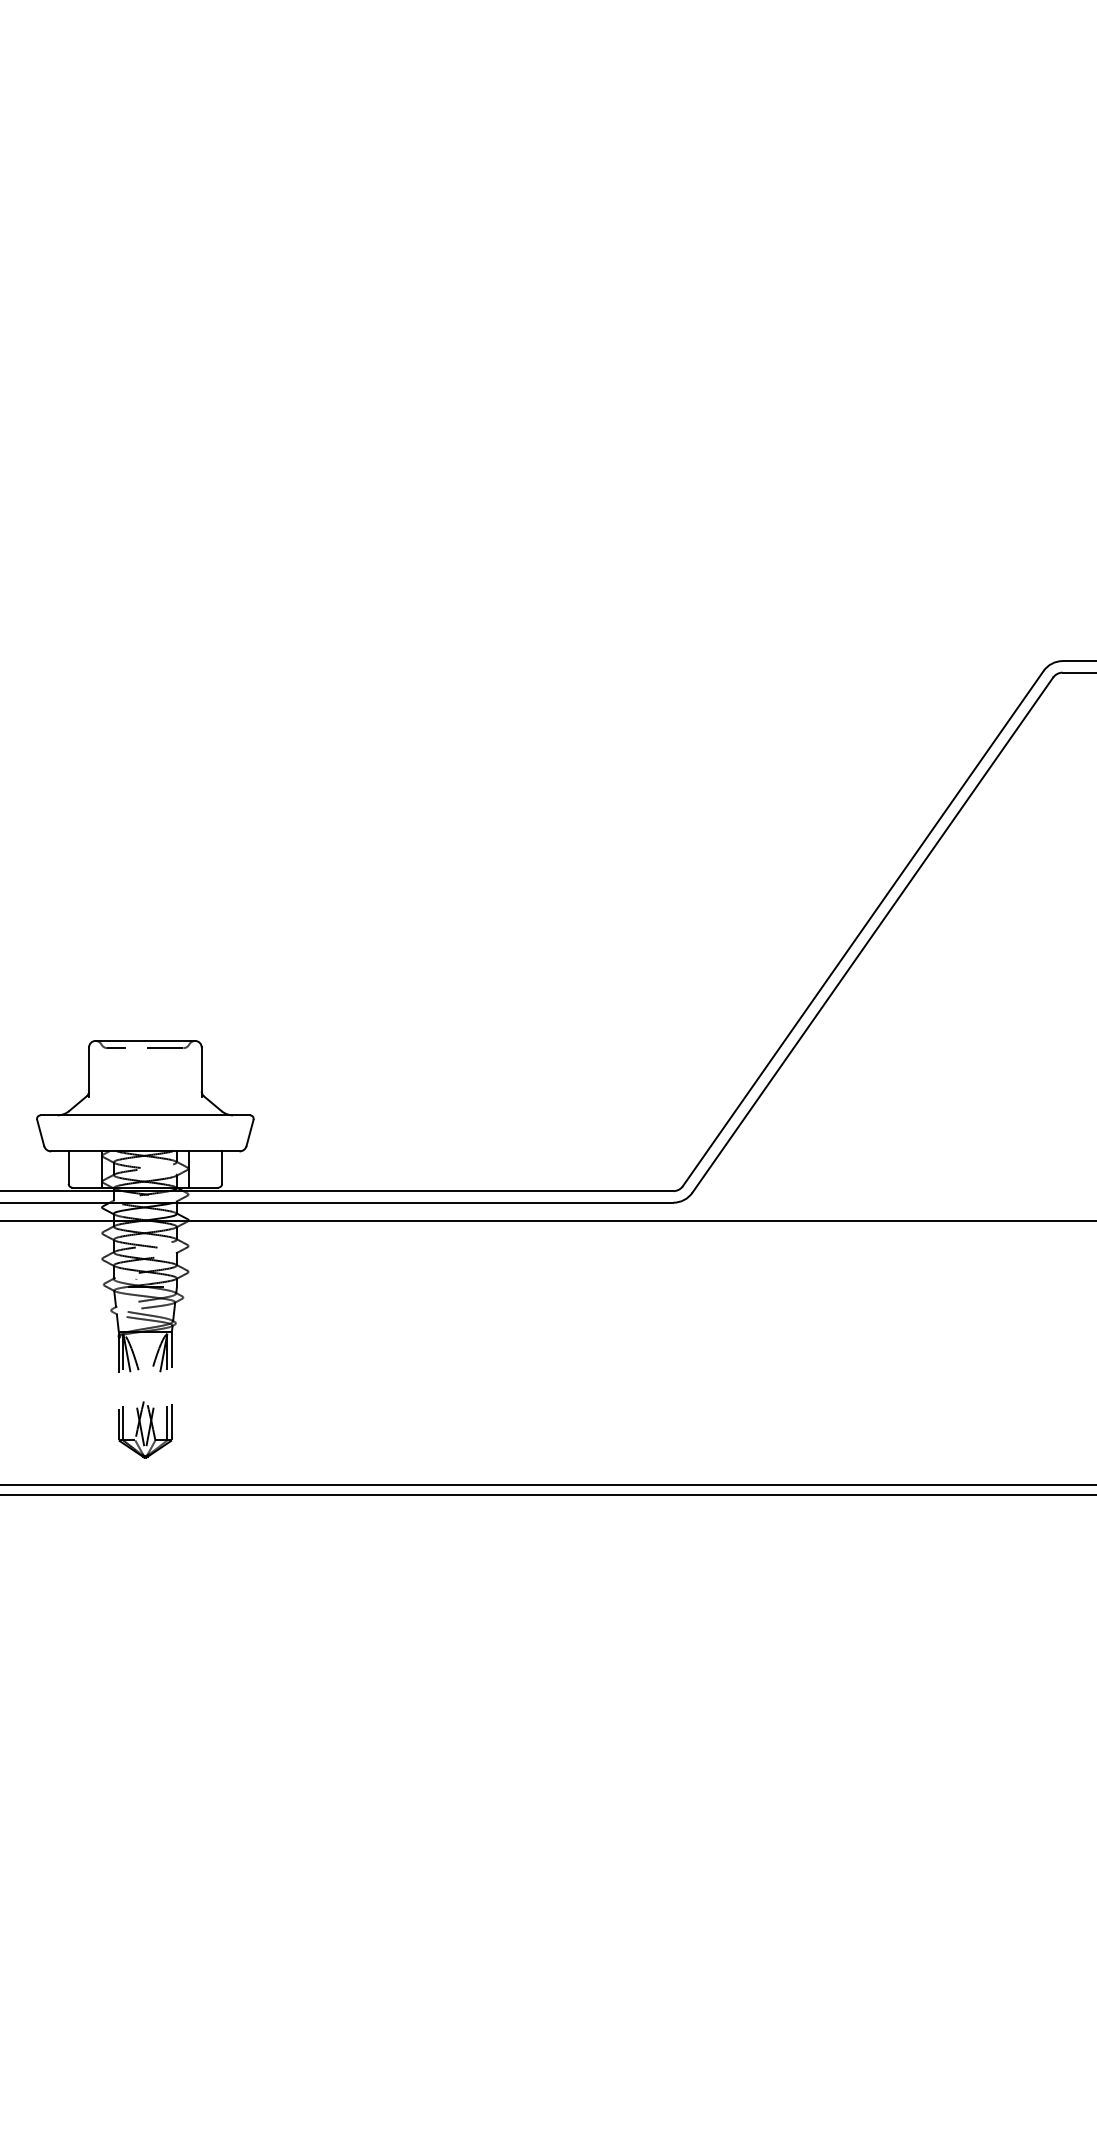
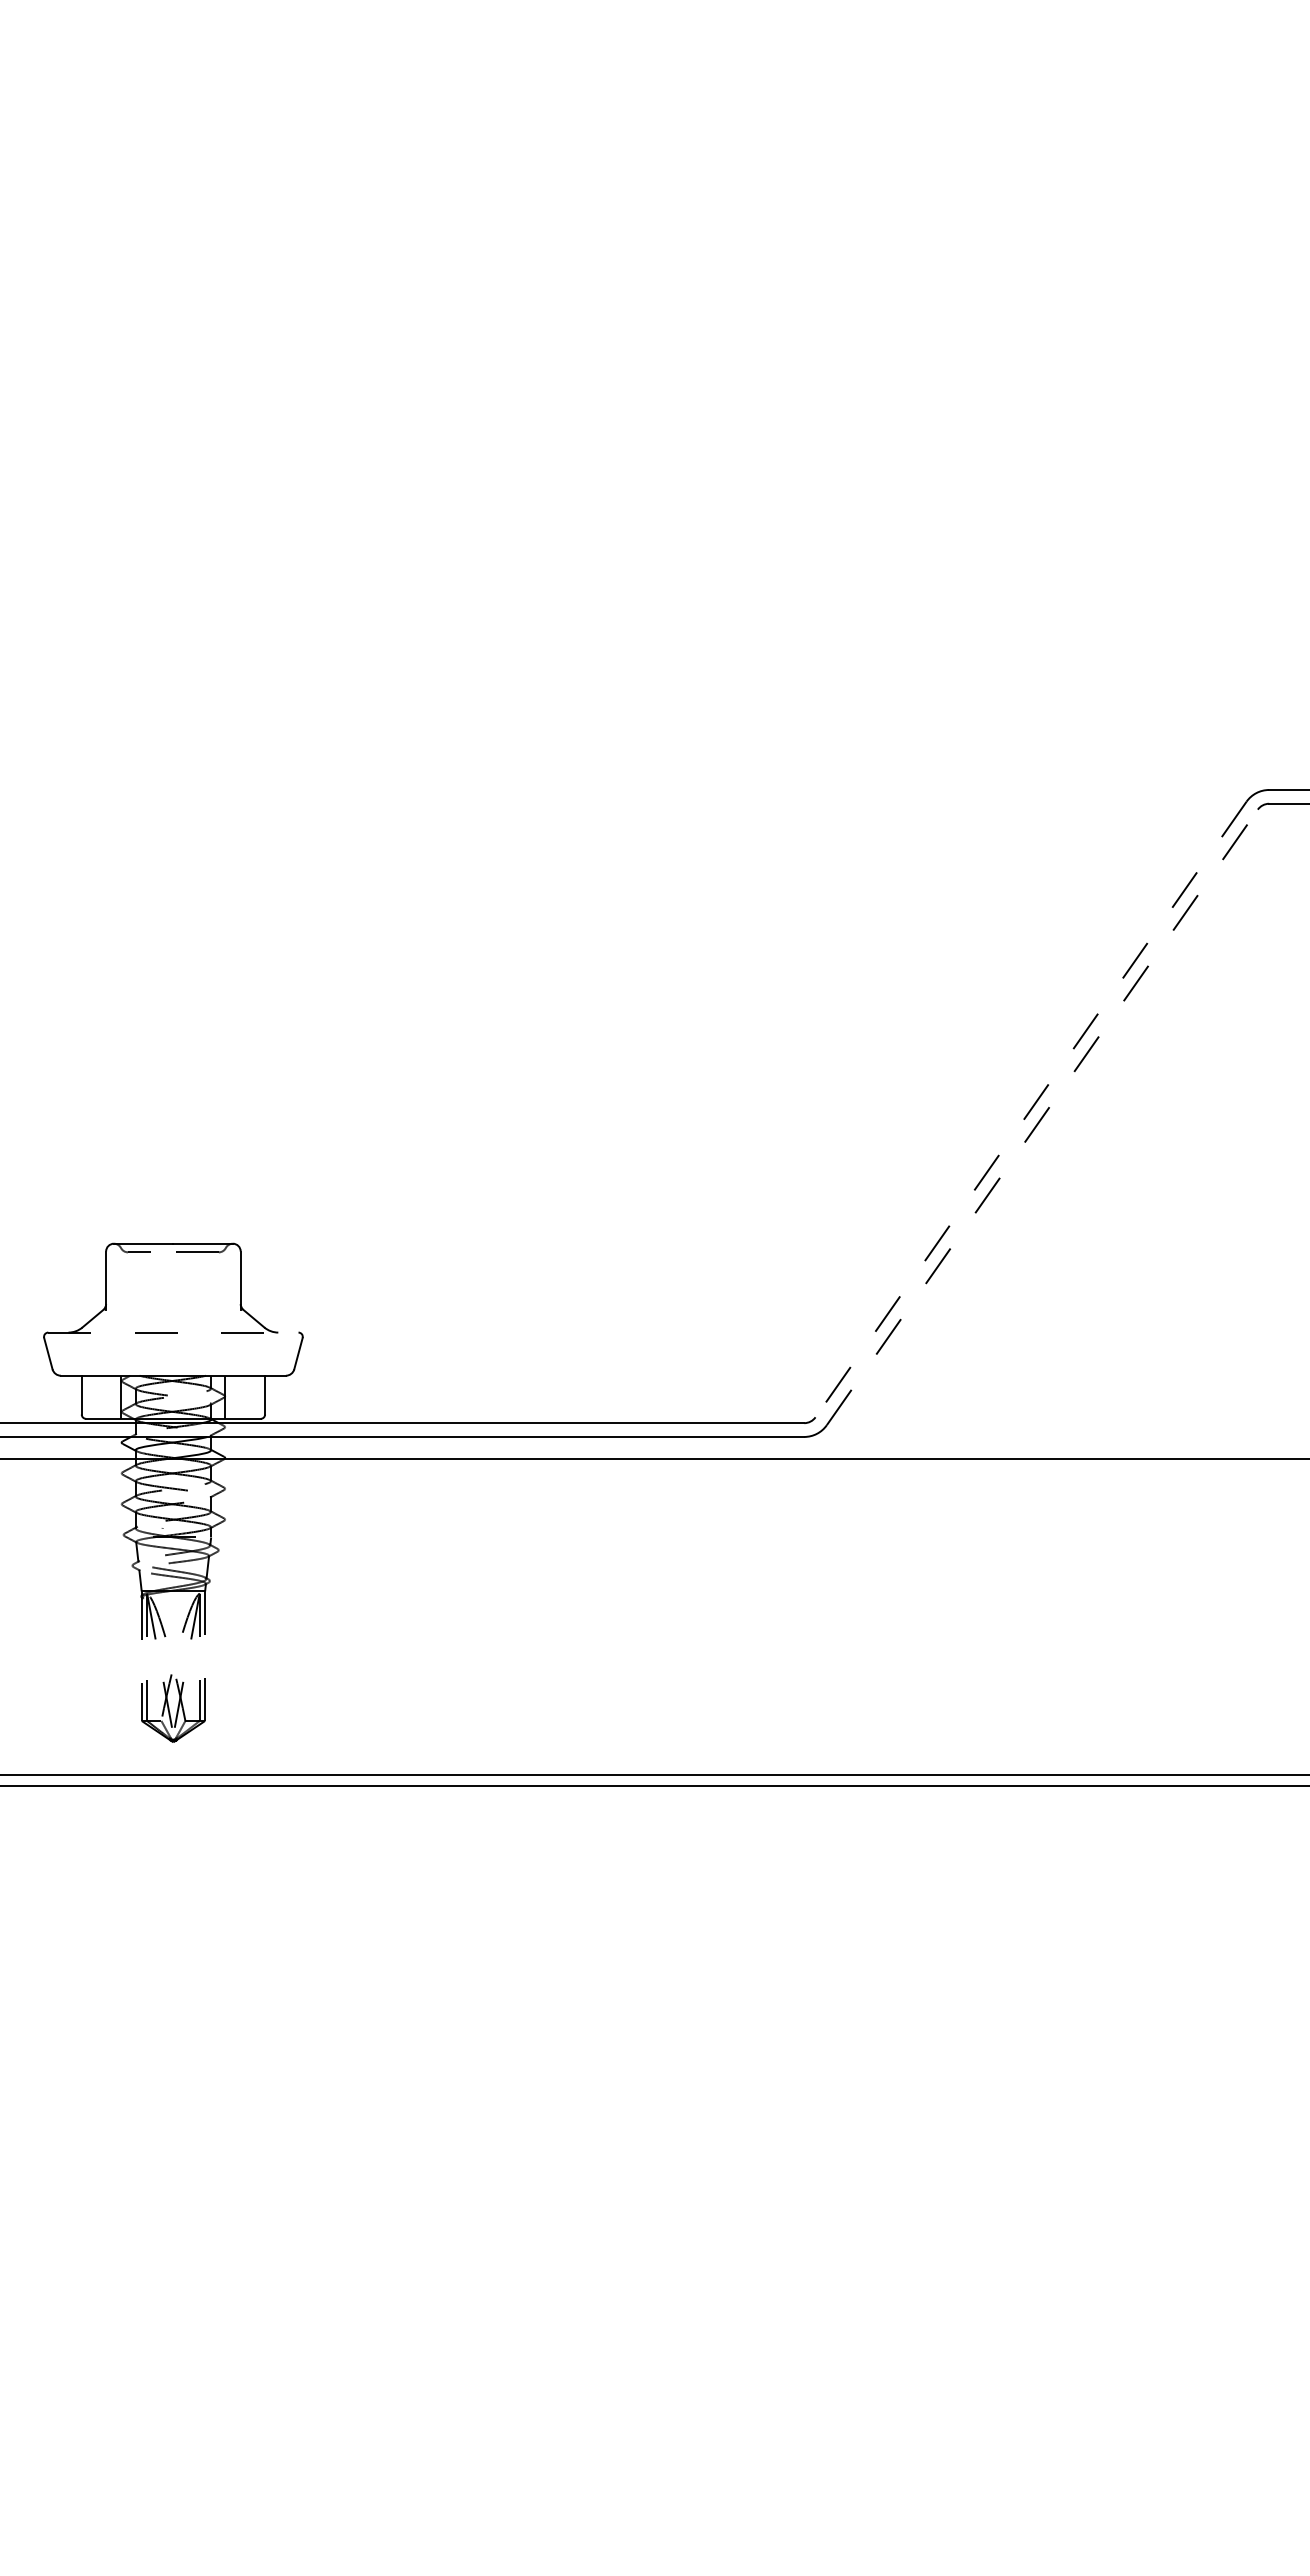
line: (863, 928) -> (1031, 1109), solid -> dashed
line: (872, 935) -> (1042, 1117), solid -> dashed
line: (145, 1115) -> (173, 1332), solid -> dashed

